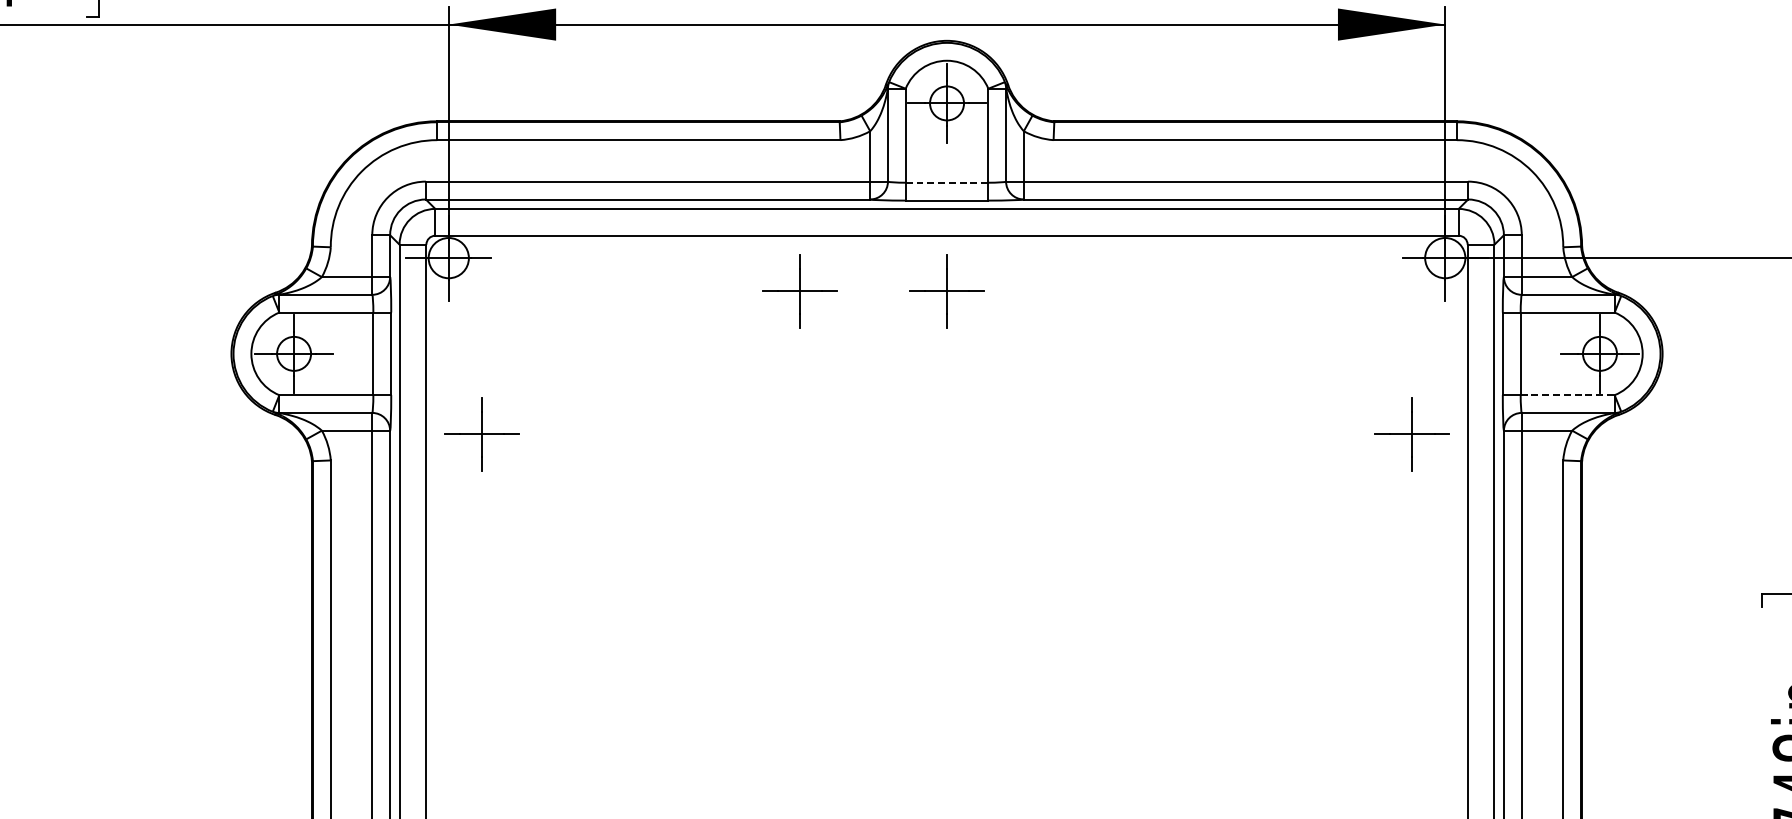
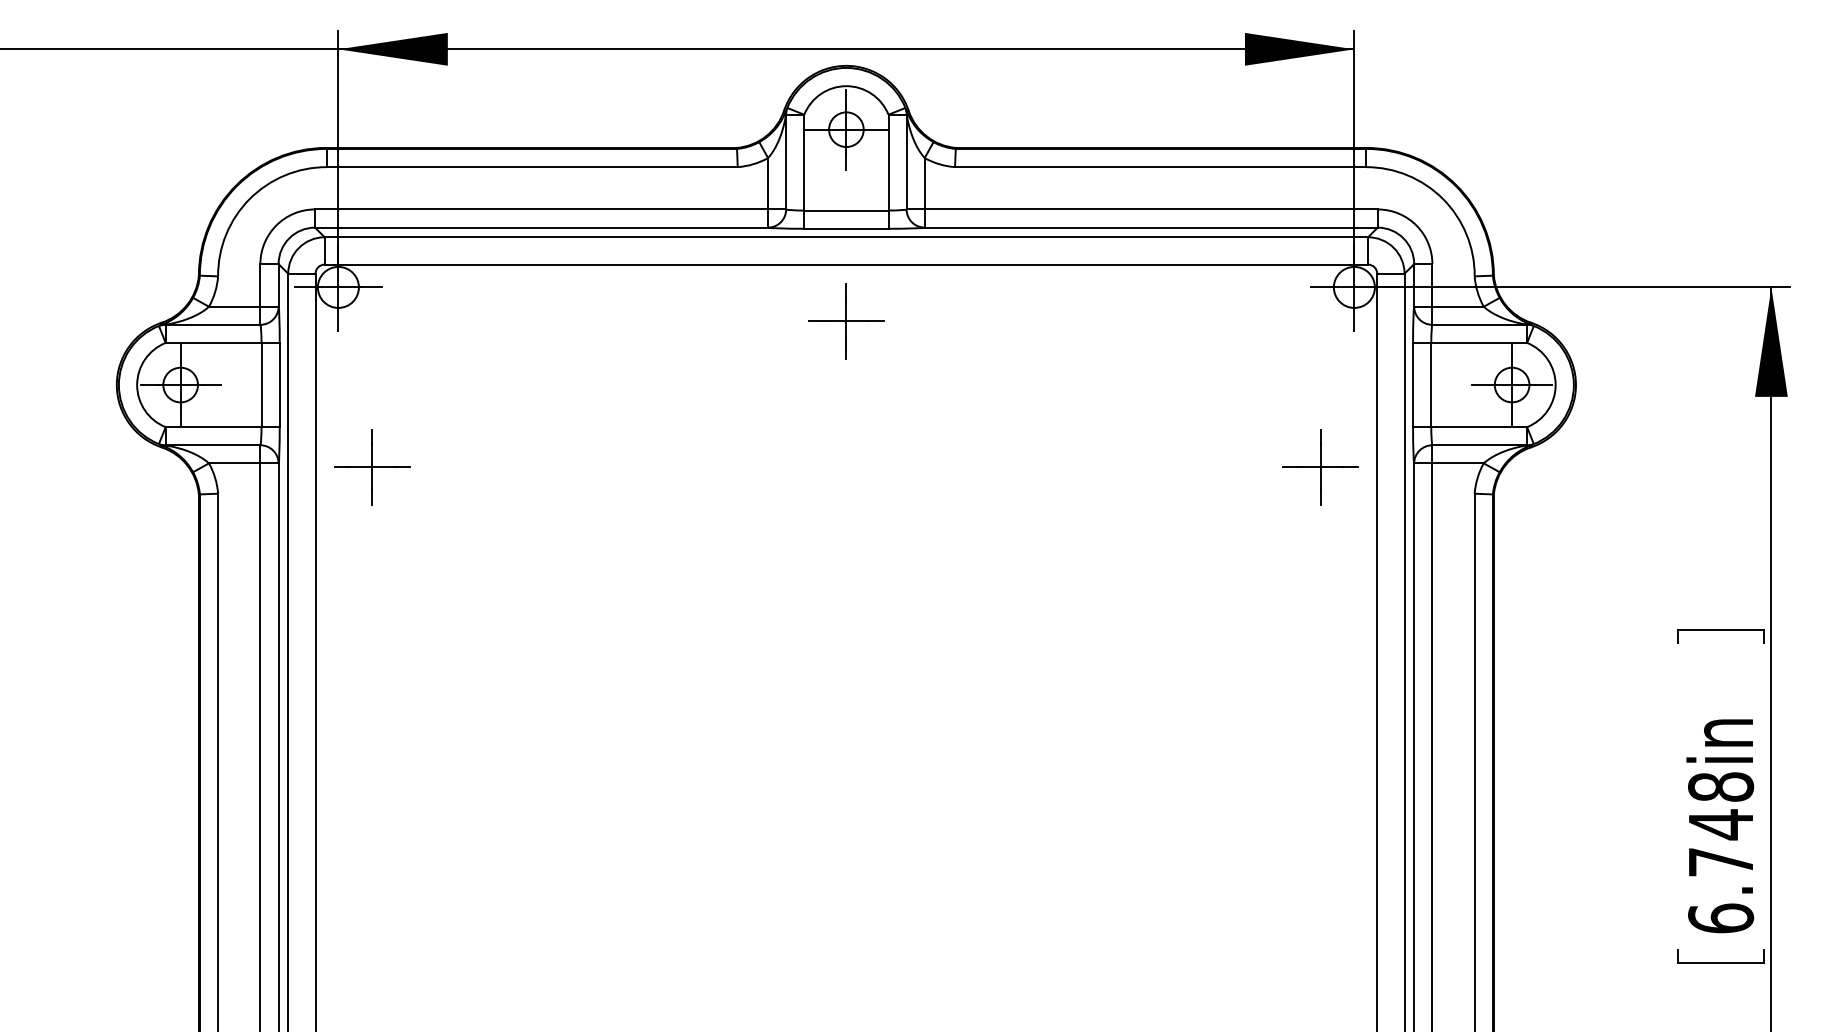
line: (947, 182) -> (846, 210), dashed -> solid
part: (800, 291) -> (696, 321), removed
line: (1567, 395) -> (1479, 427), dashed -> solid

